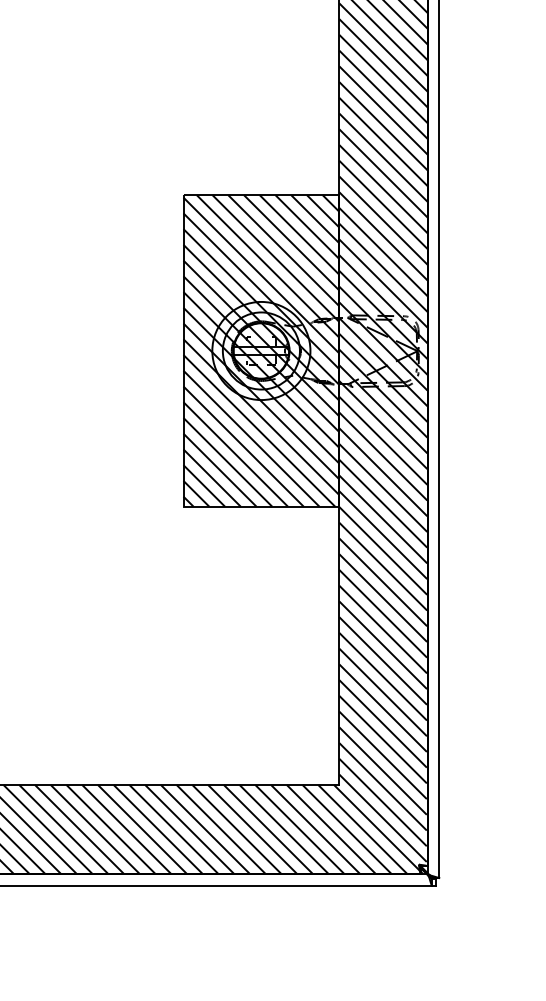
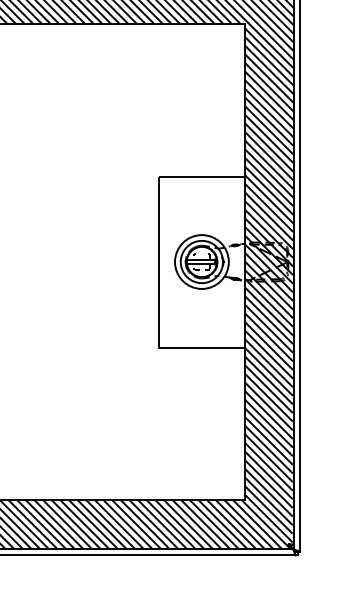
hatch: (260, 350) -> (201, 261), removed

